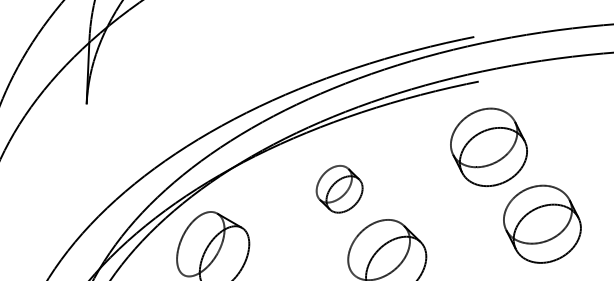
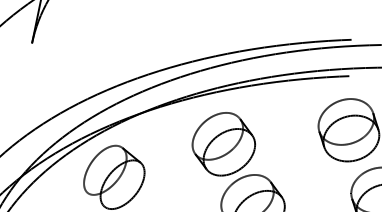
part: (339, 189) -> (223, 144), size x1.67

